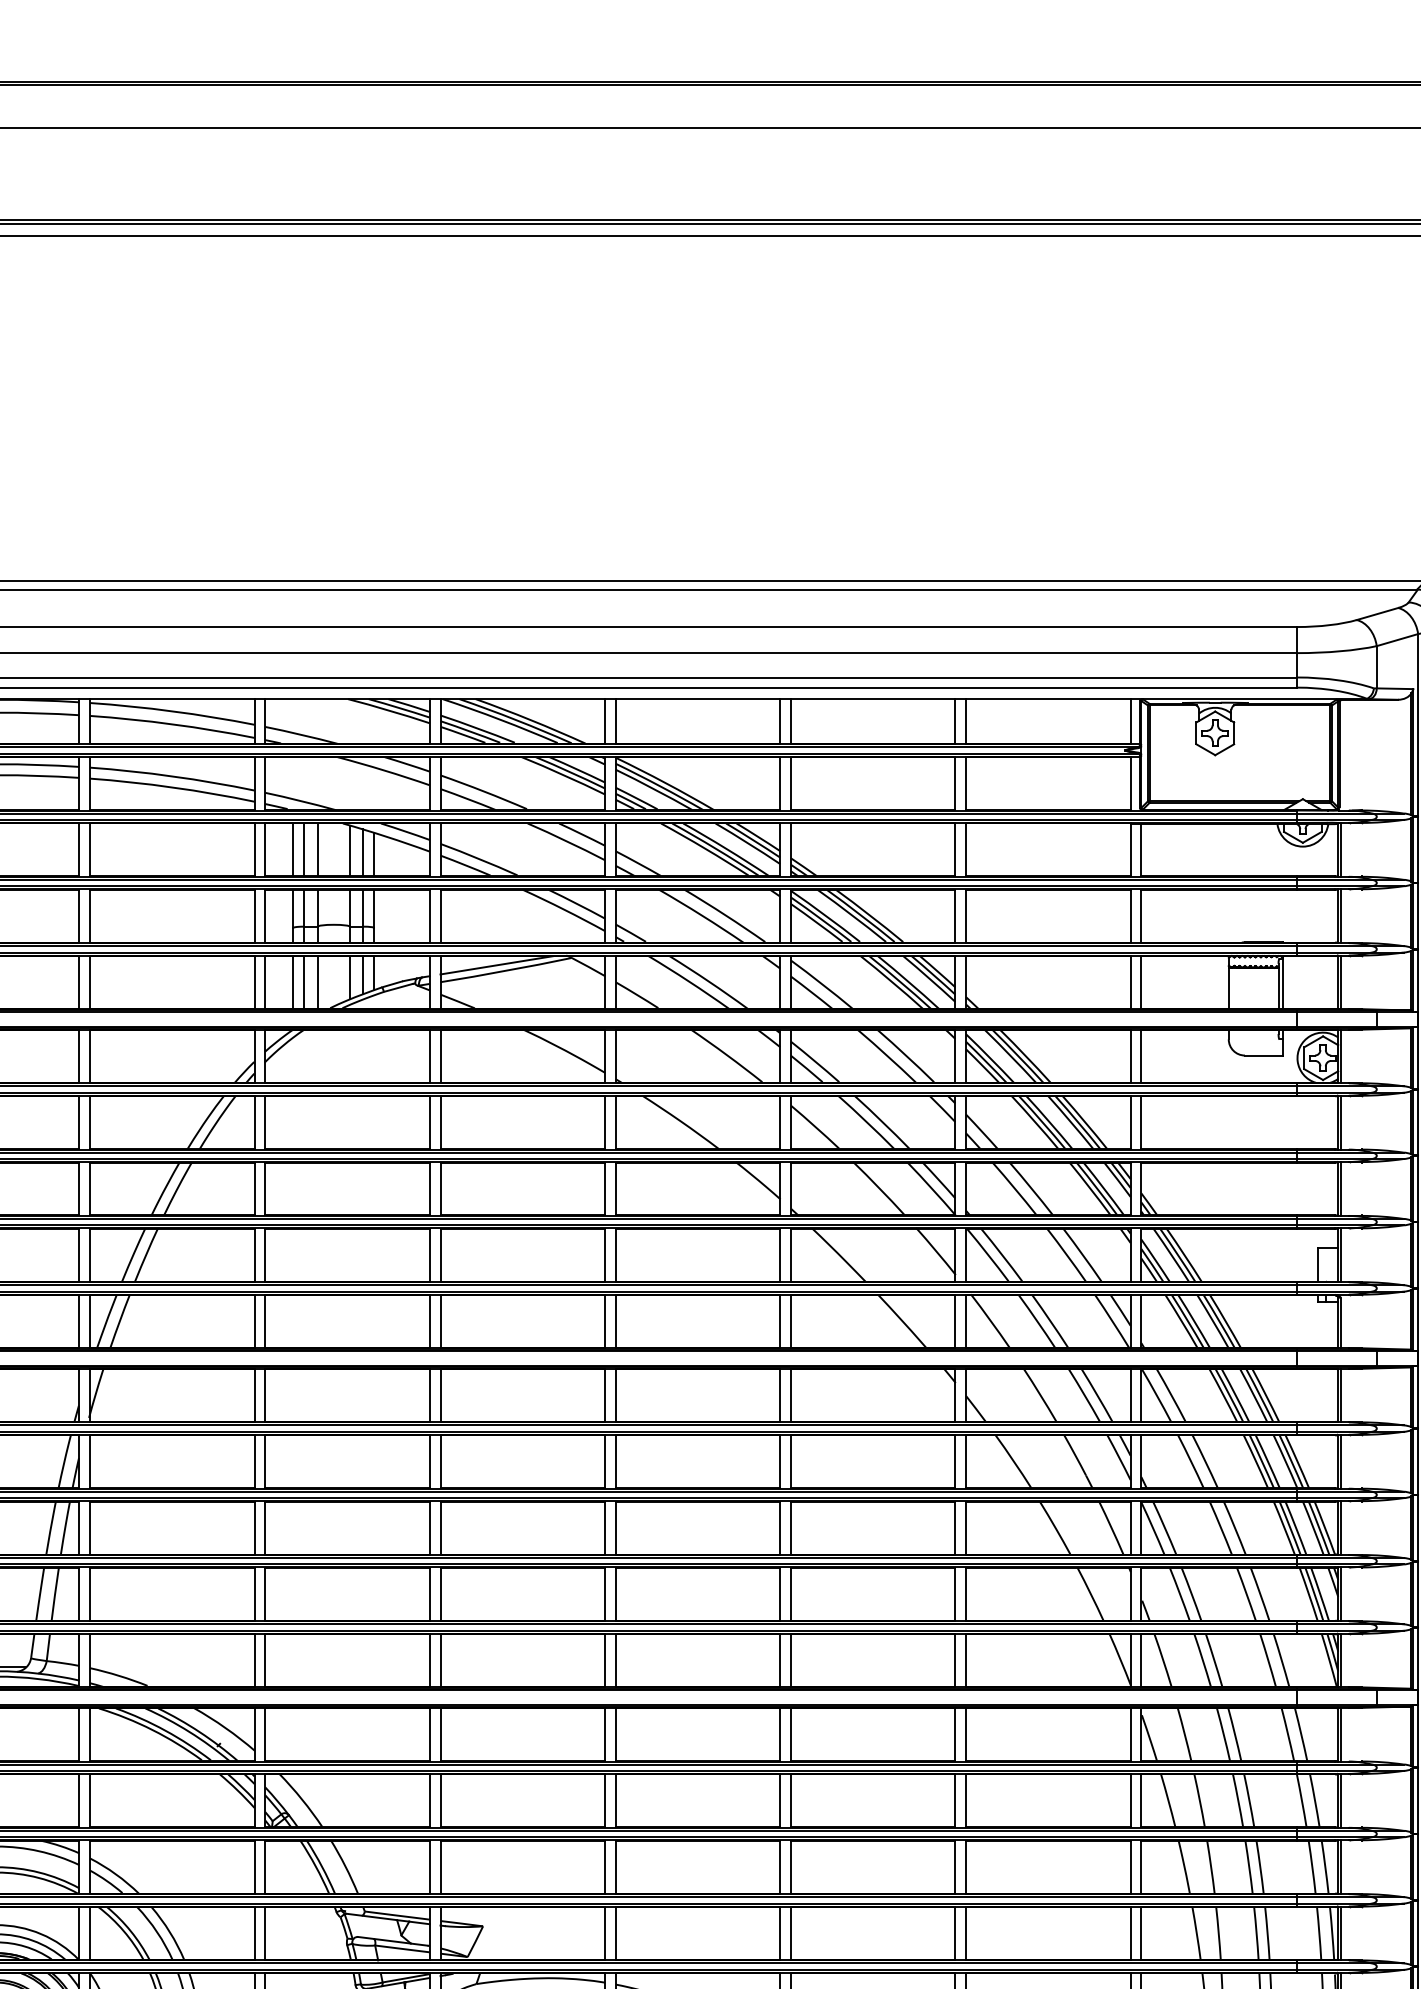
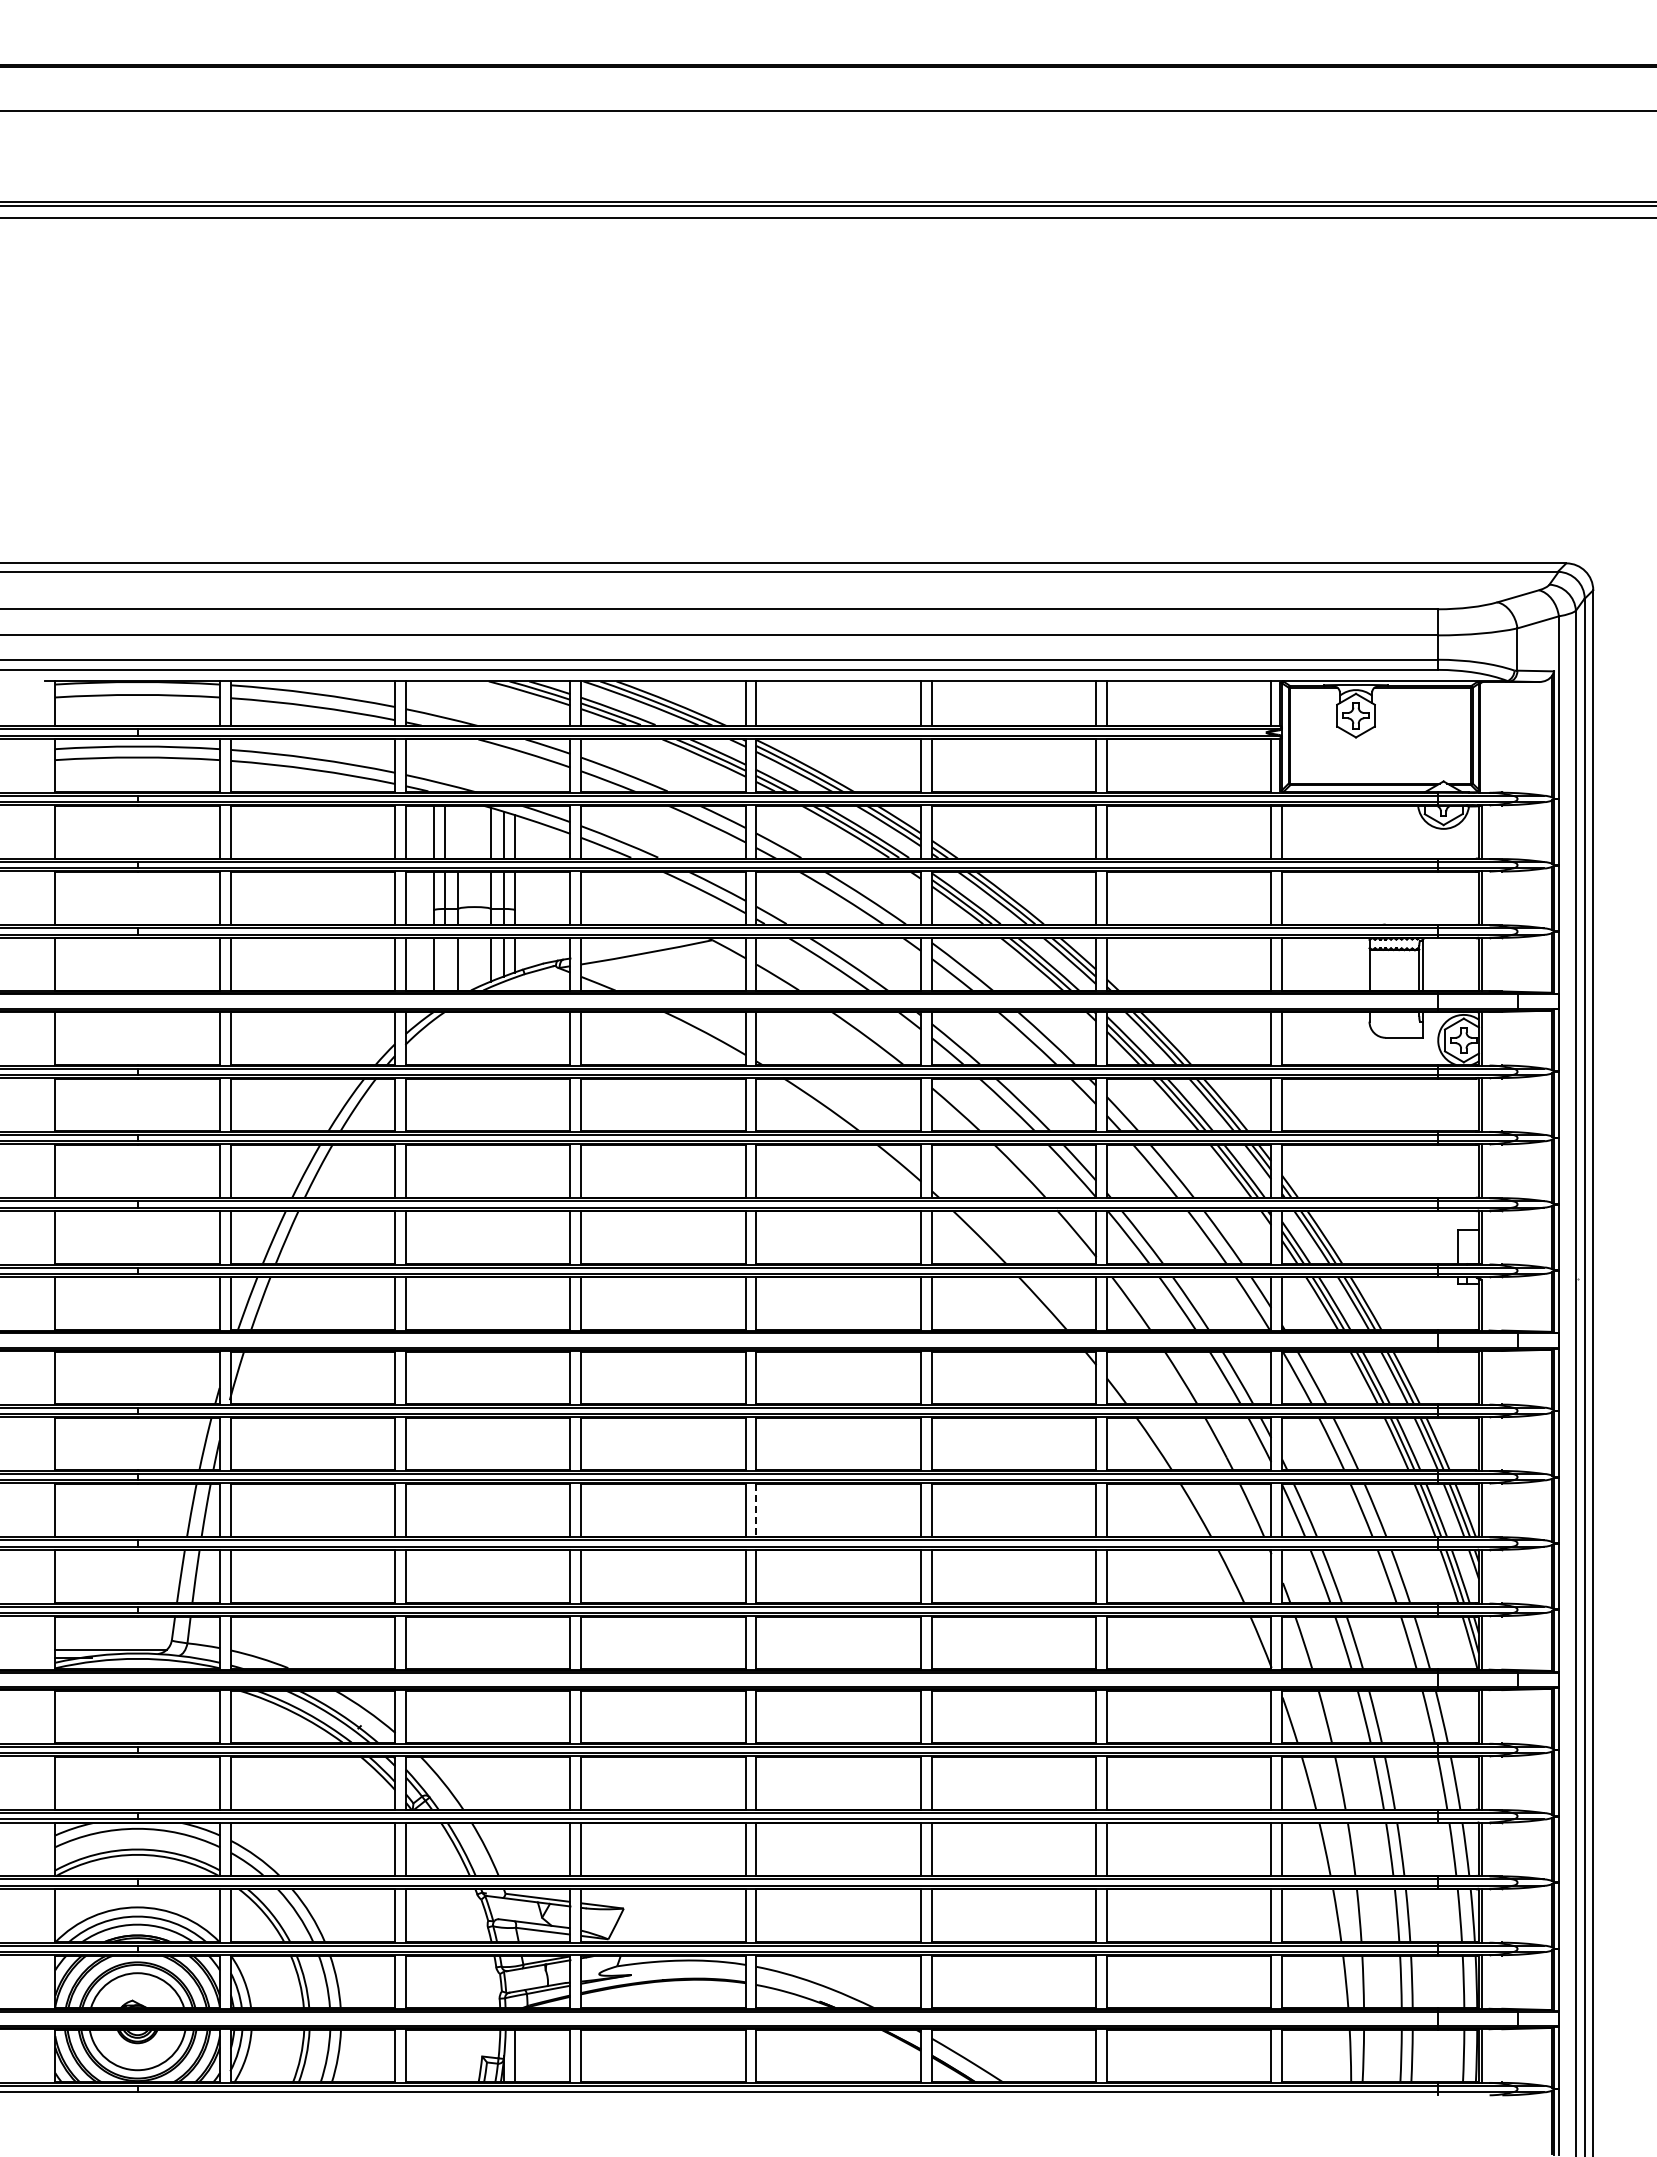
line: (317, 849) -> (458, 831), removed
line: (496, 965) -> (637, 947), removed
line: (303, 982) -> (444, 964), removed
line: (615, 1528) -> (756, 1510), solid -> dashed

